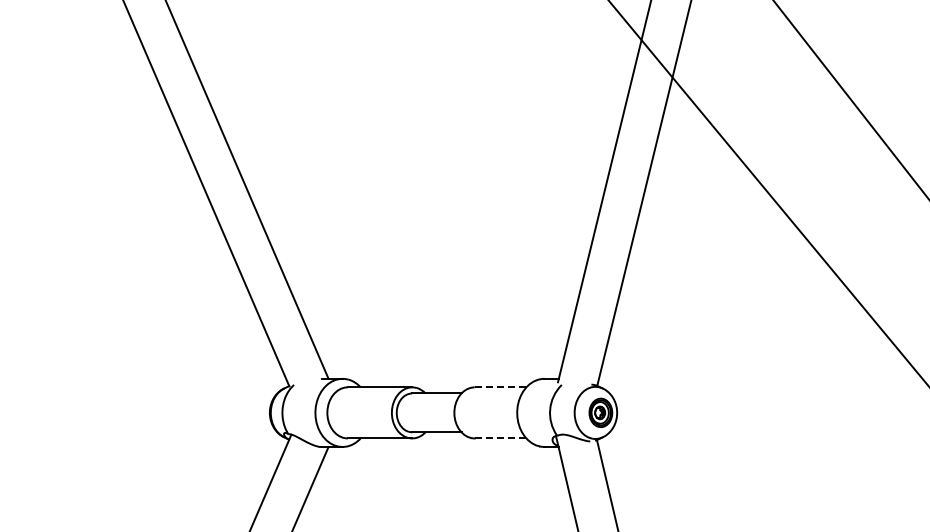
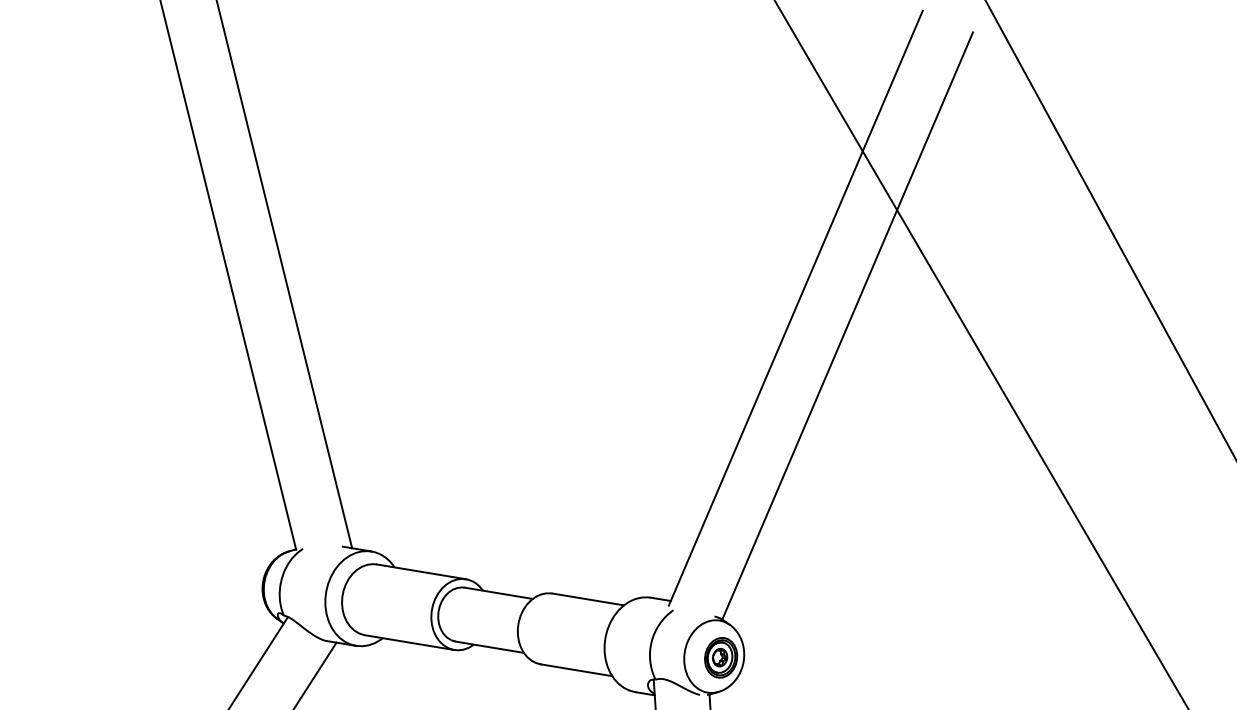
line: (500, 387) -> (588, 599), dashed -> solid
line: (500, 438) -> (576, 670), dashed -> solid

